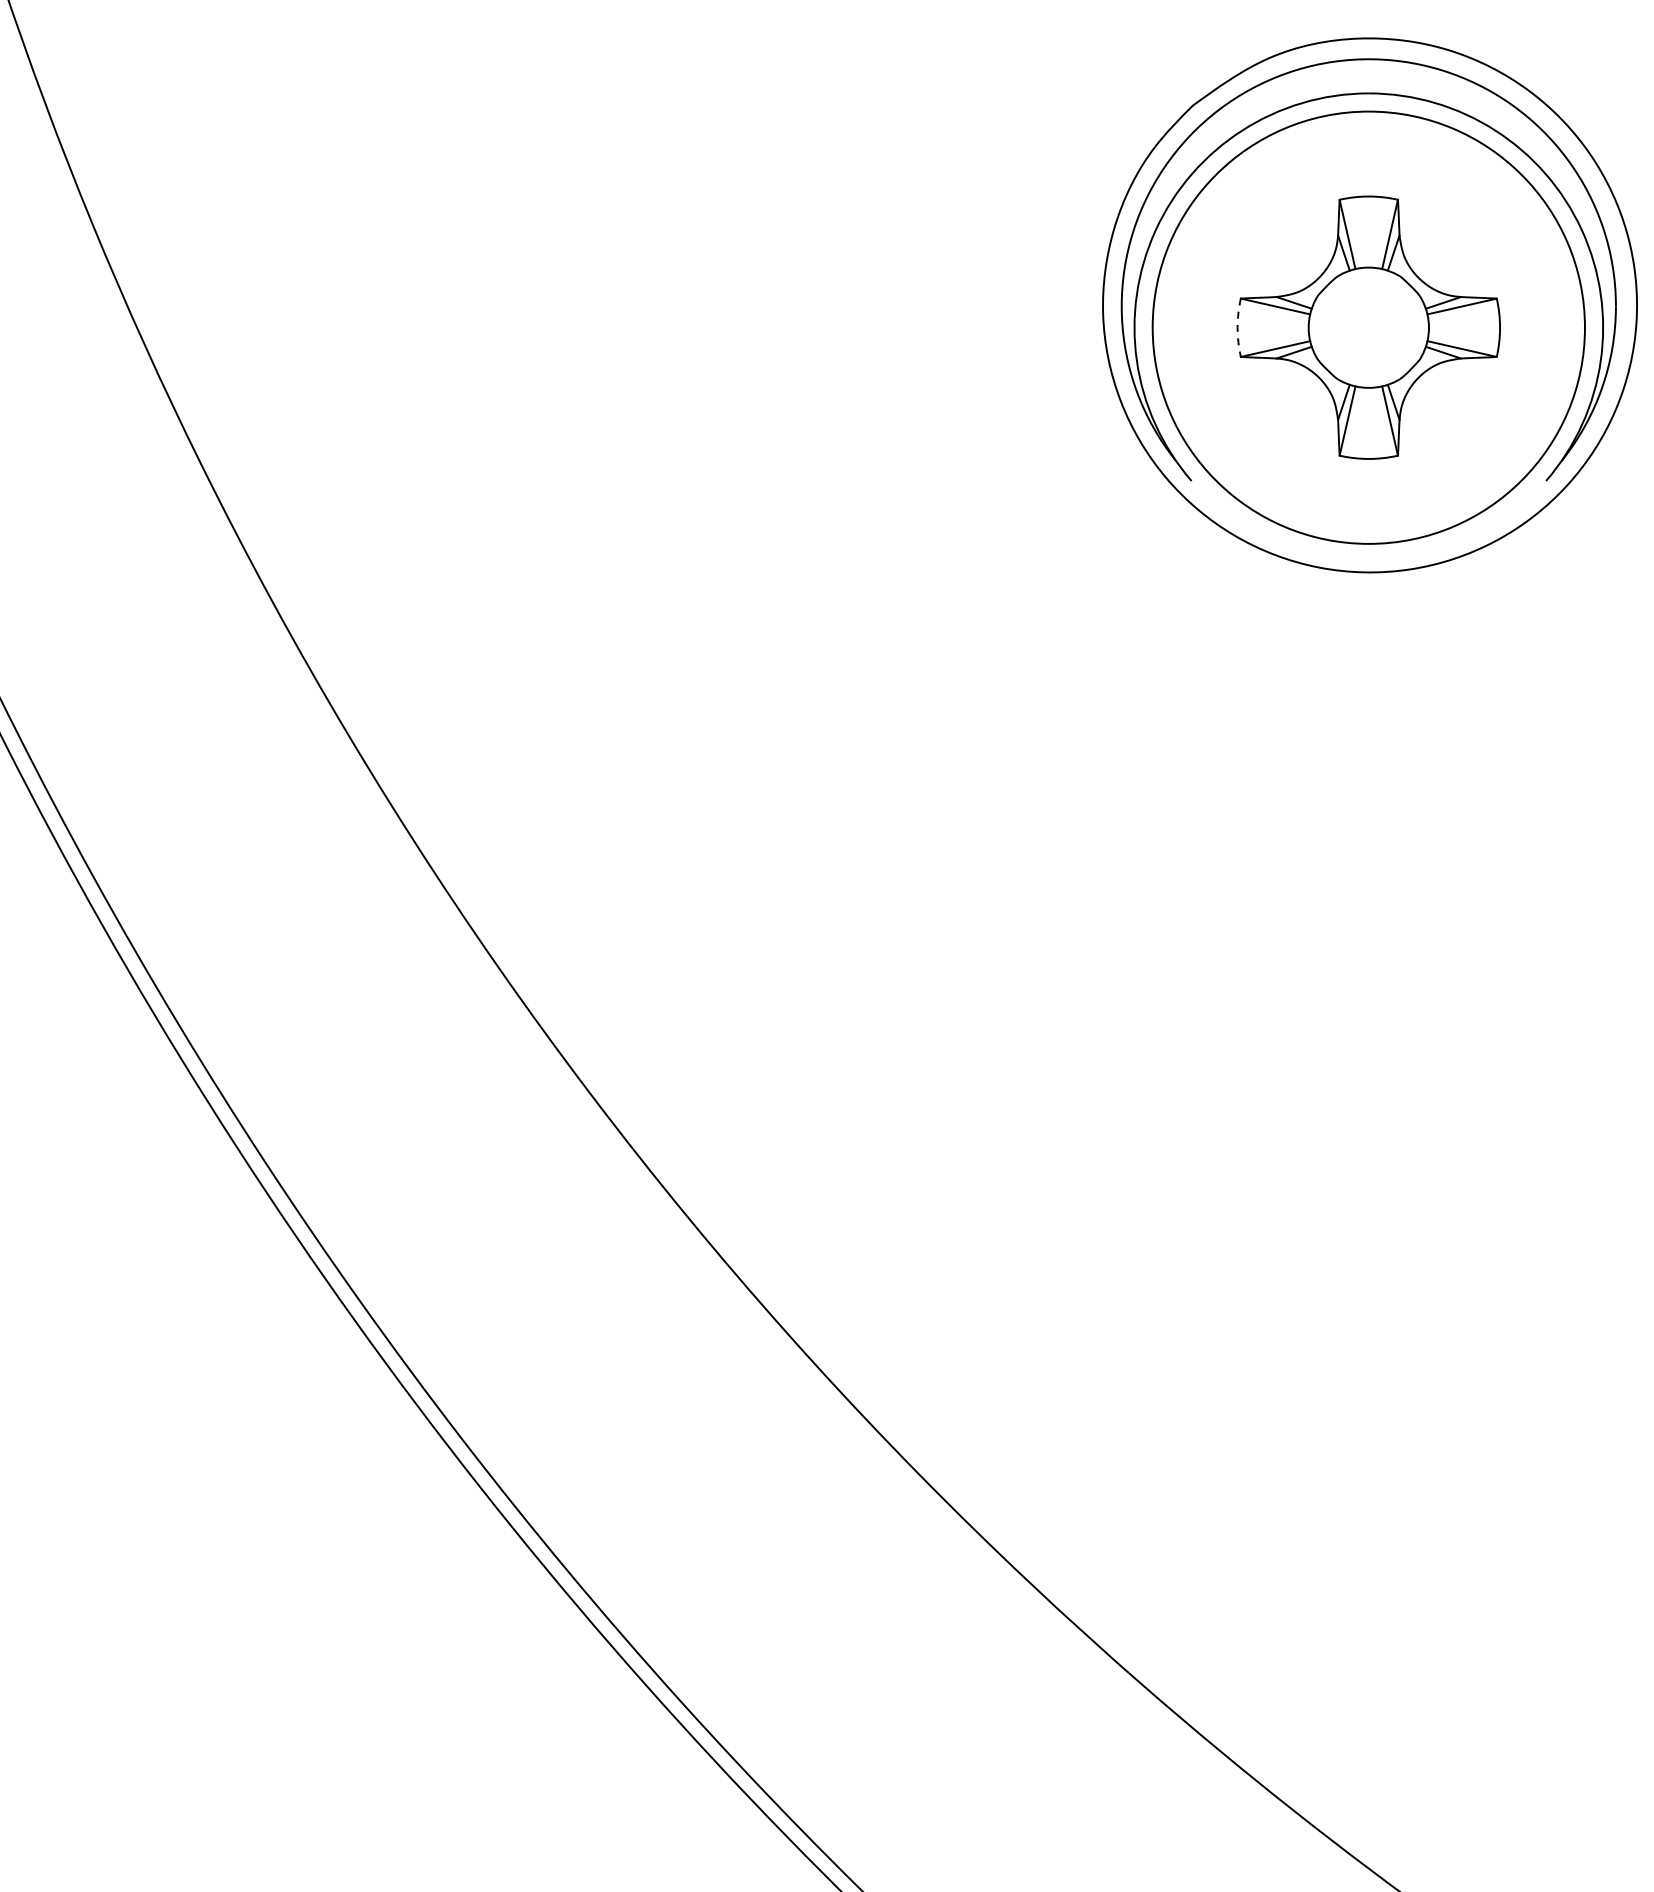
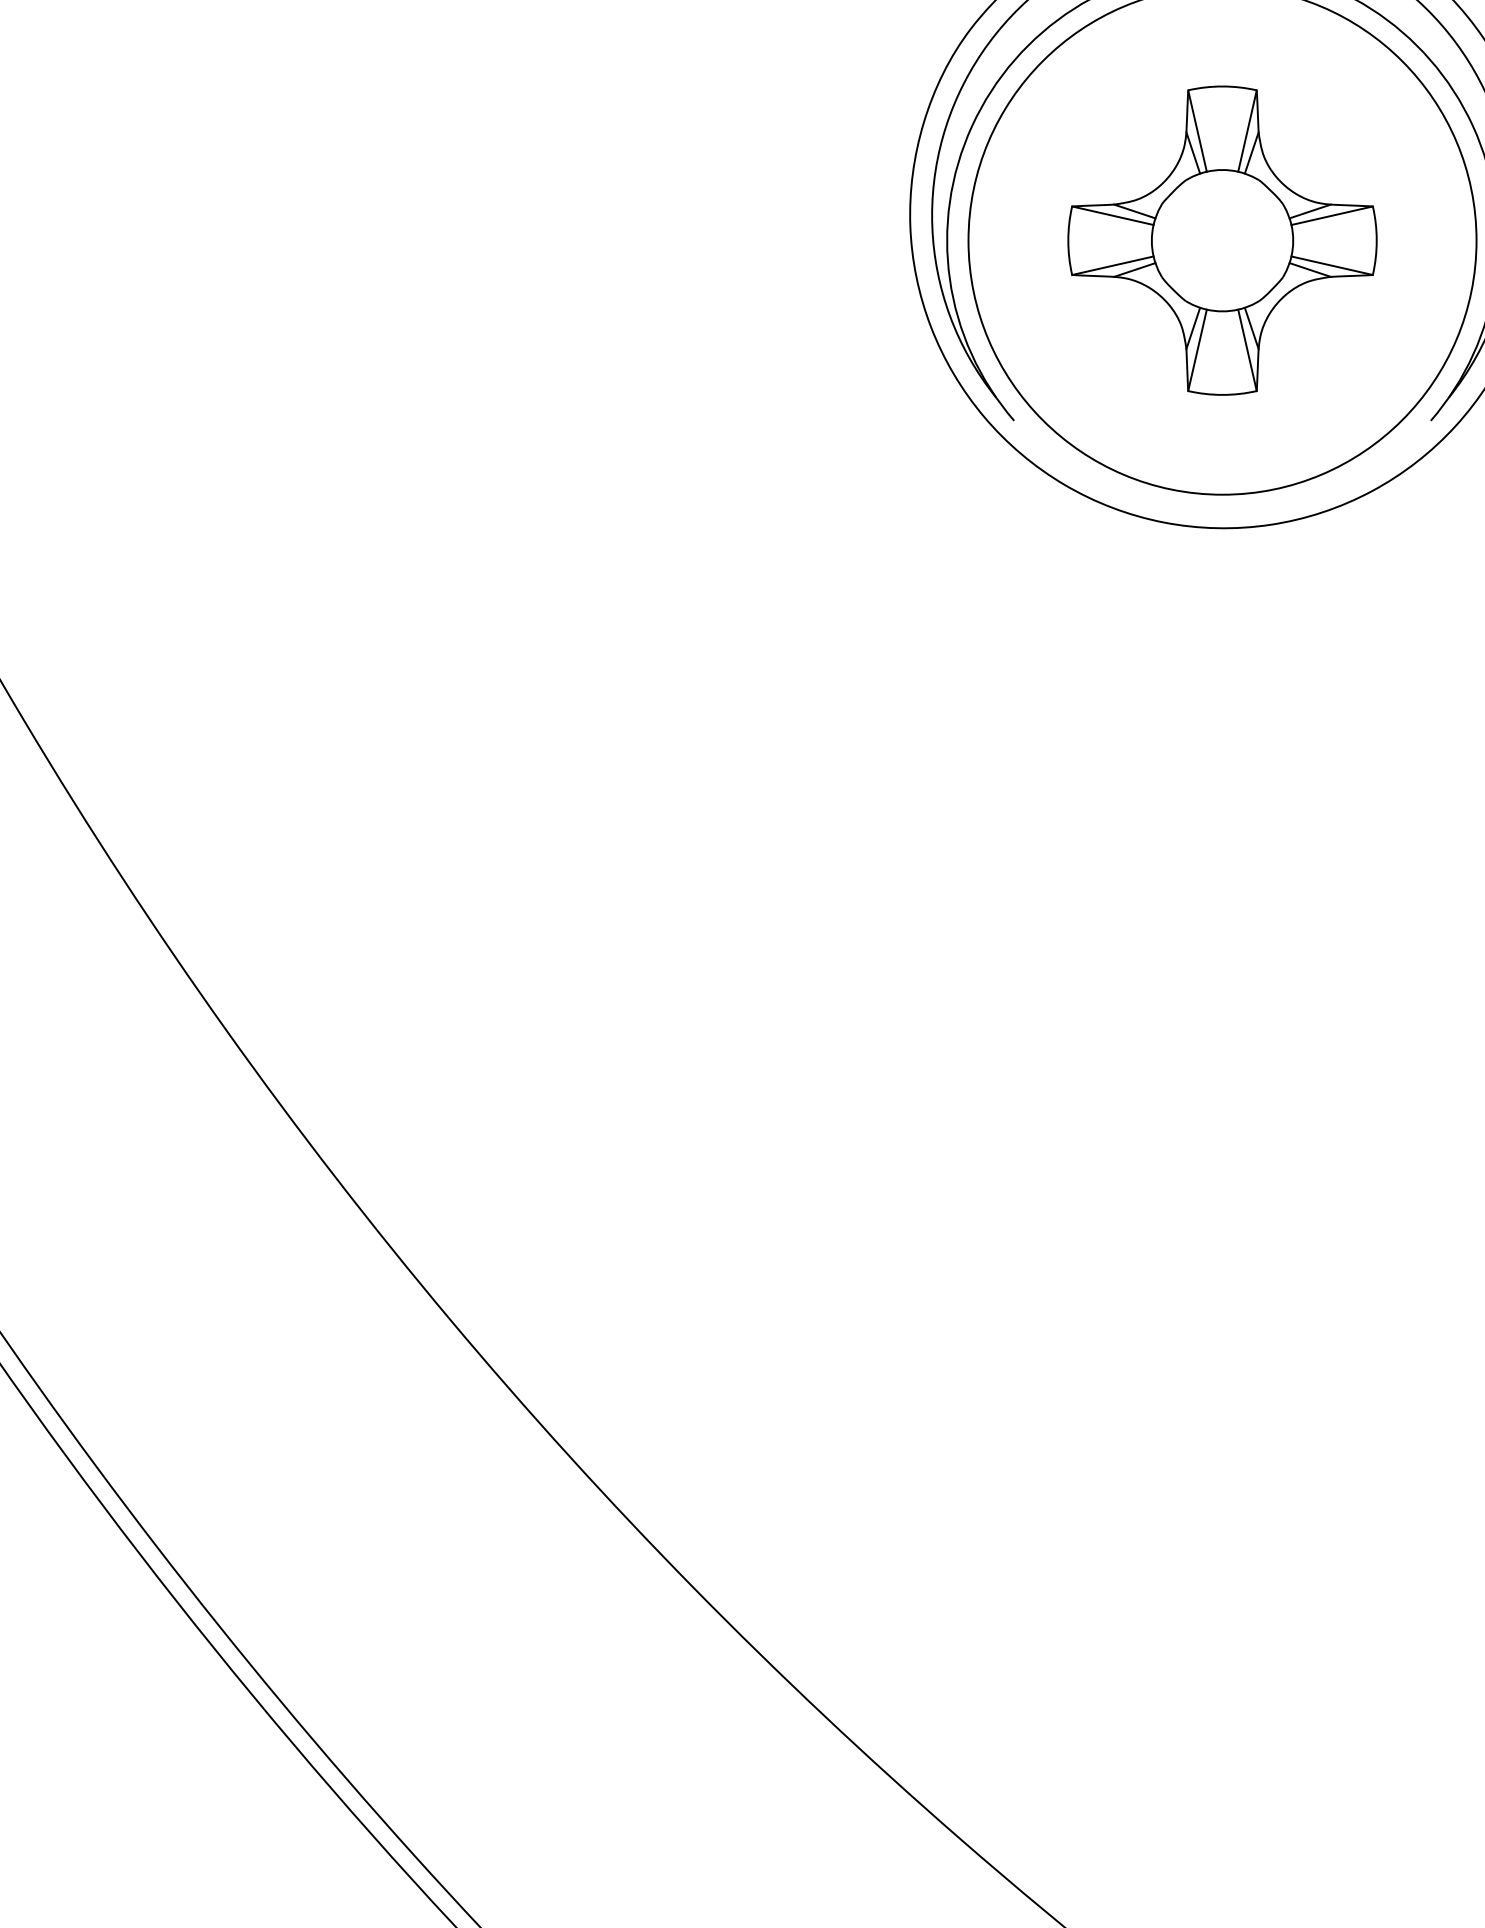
arc: (1237, 327) -> (1068, 240), dashed -> solid

